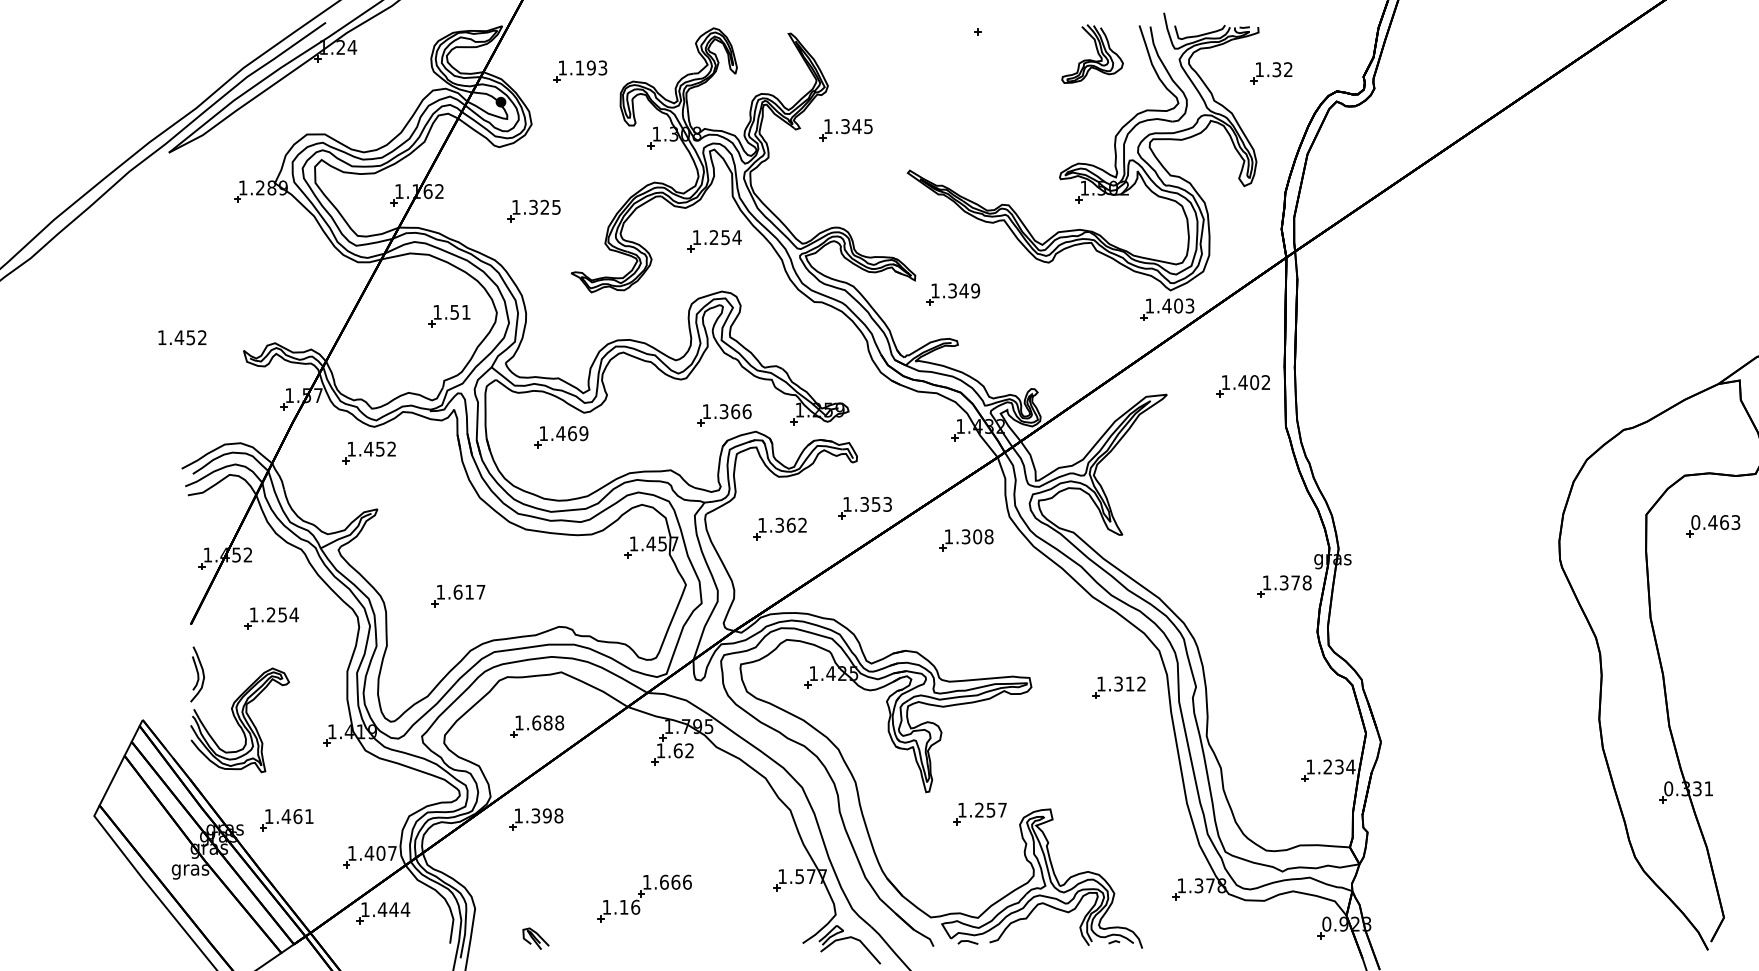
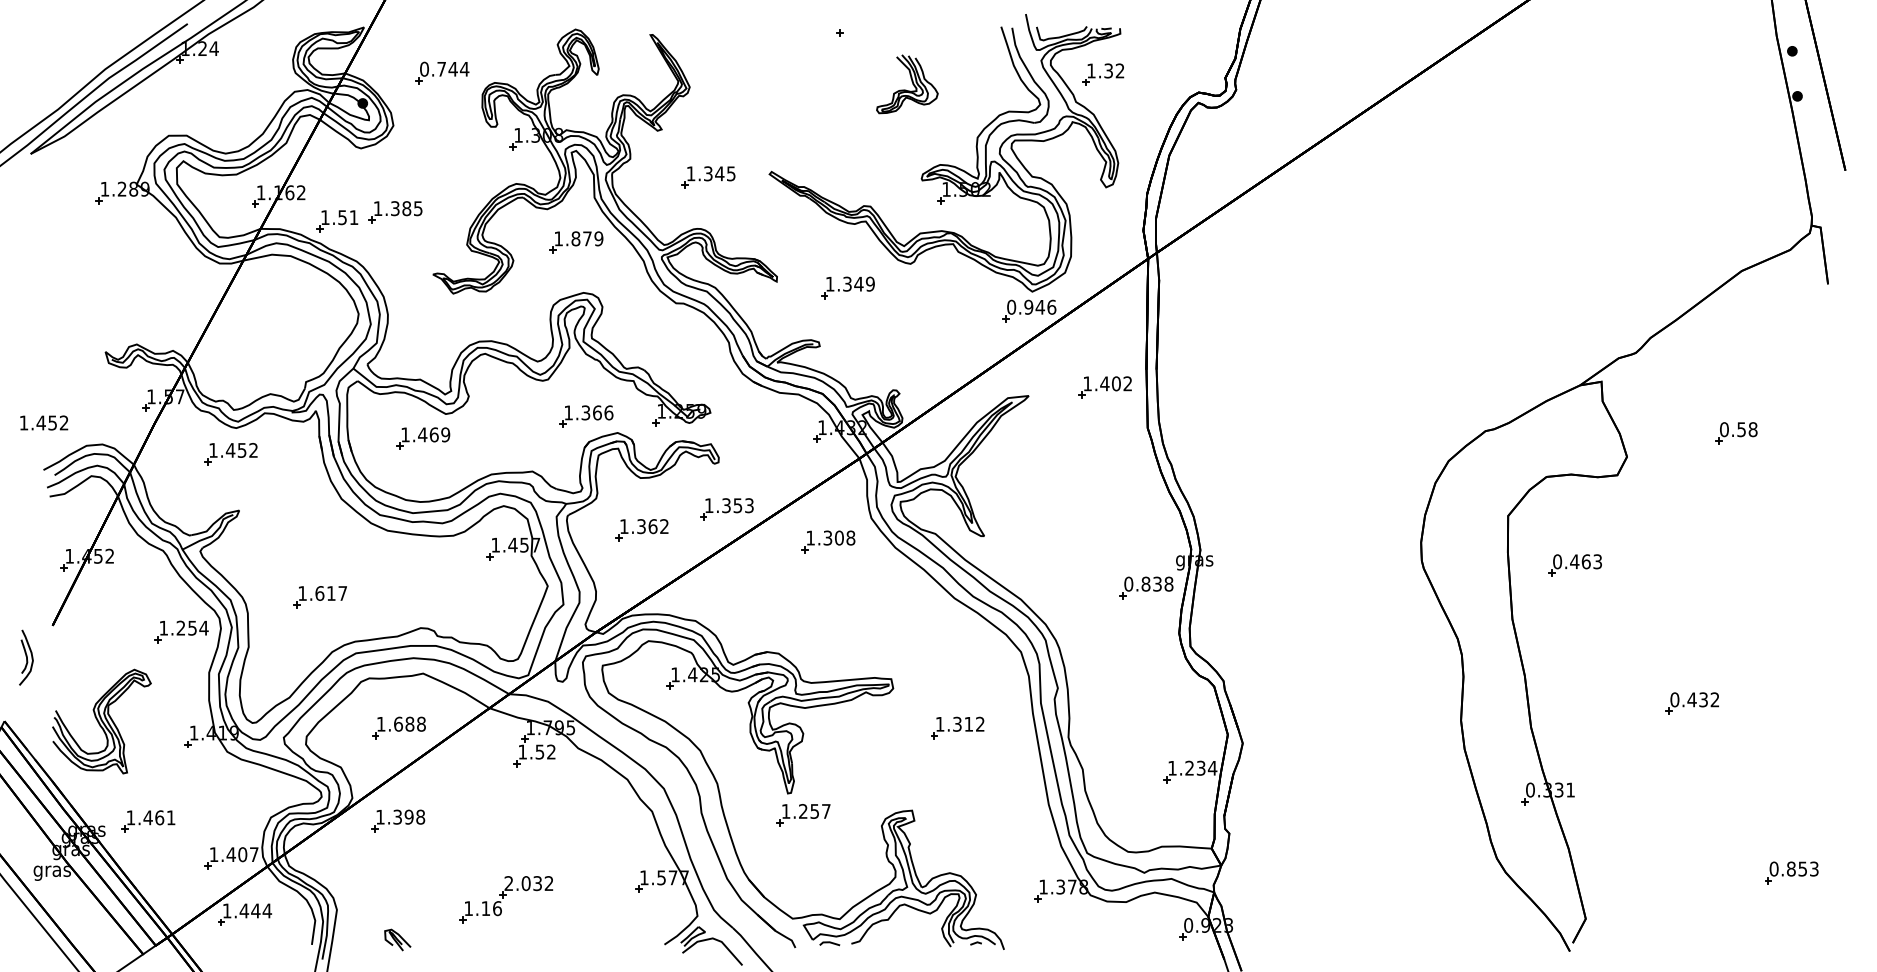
part: (1092, 54) -> (907, 84), moved
text: (582, 67) -> (444, 68), 1.193 -> 0.744
part: (1271, 73) -> (1103, 74), moved
part: (845, 130) -> (708, 177), moved
text: (544, 207) -> (406, 208), 1.325 -> 1.385
text: (725, 237) -> (587, 238), 1.254 -> 1.879
part: (952, 294) -> (847, 287), moved
text: (1169, 305) -> (1031, 306), 1.403 -> 0.946
part: (449, 316) -> (337, 221), moved
text: (182, 337) -> (44, 422), moved
part: (1712, 526) -> (1574, 565), moved
text: (1280, 582) -> (1142, 583), 1.378 -> 0.838
part: (271, 618) -> (181, 631), moved
part: (197, 674) -> (26, 657), moved
part: (1118, 687) -> (957, 727), moved
text: (677, 750) -> (539, 751), 1.62 -> 1.52
part: (979, 814) -> (803, 815), moved
text: (666, 882) -> (528, 883), 1.666 -> 2.032

